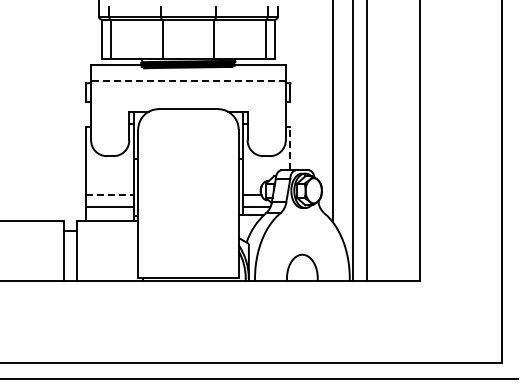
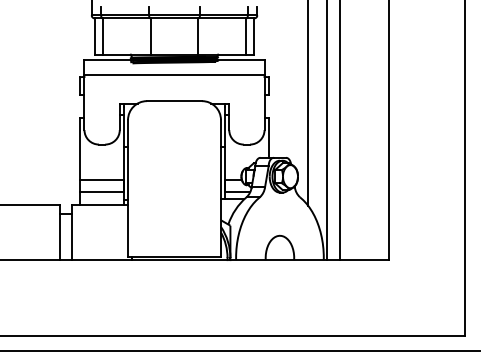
line: (187, 80) -> (173, 74), dashed -> solid
line: (290, 148) -> (268, 137), dashed -> solid
line: (109, 194) -> (101, 180), dashed -> solid

